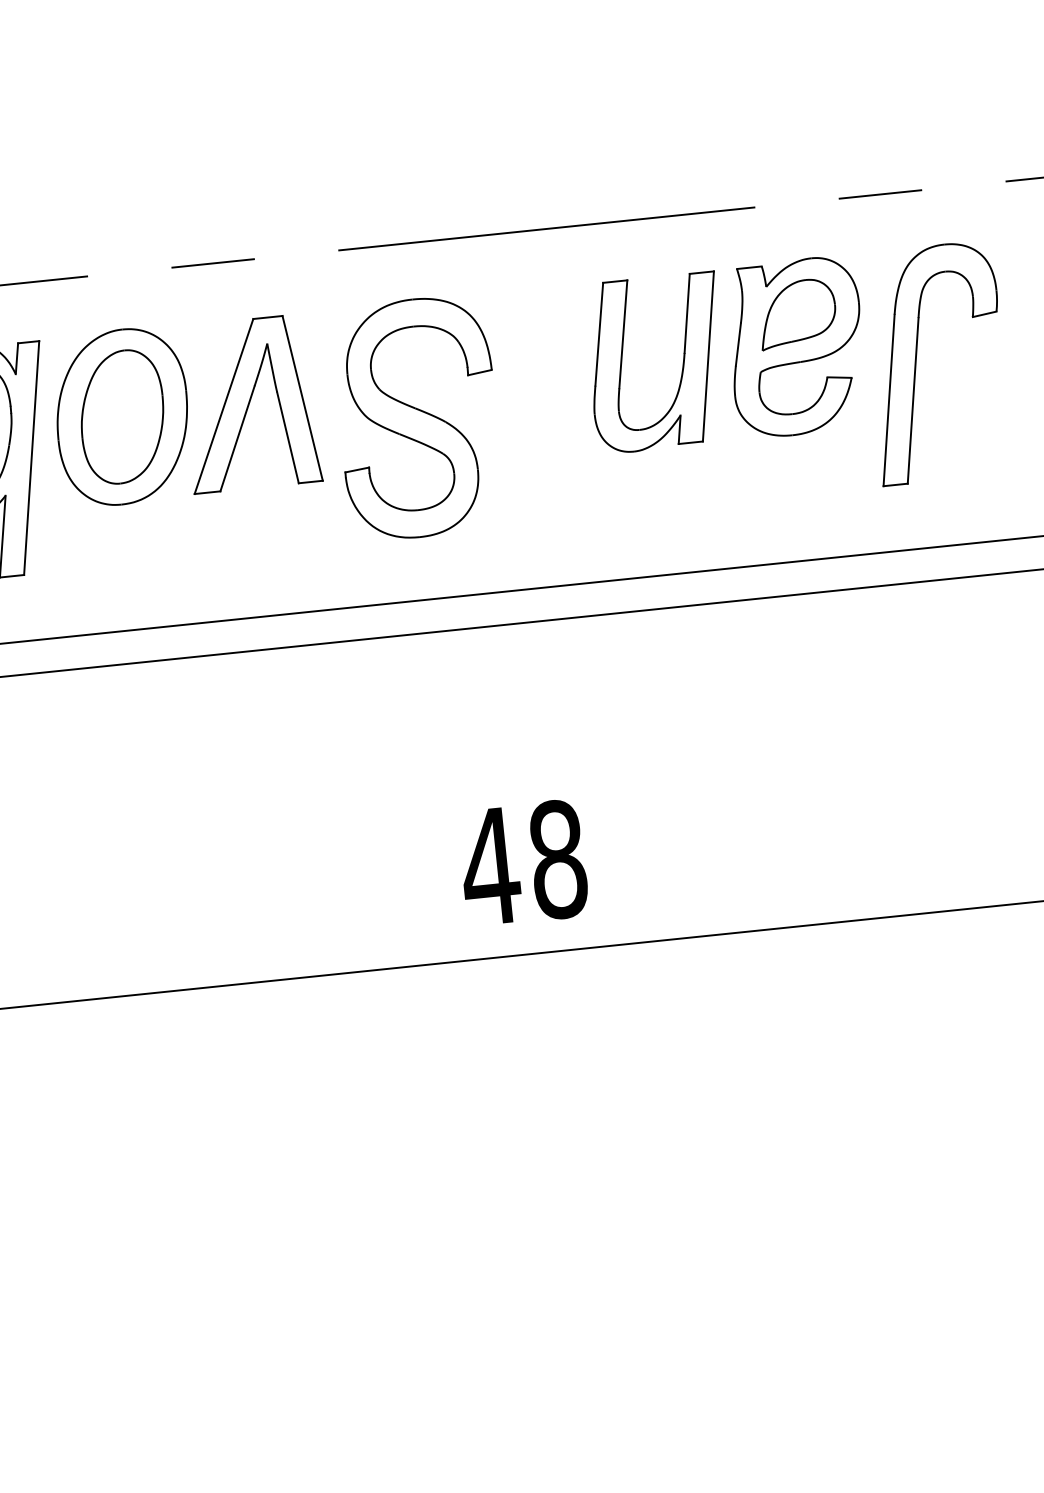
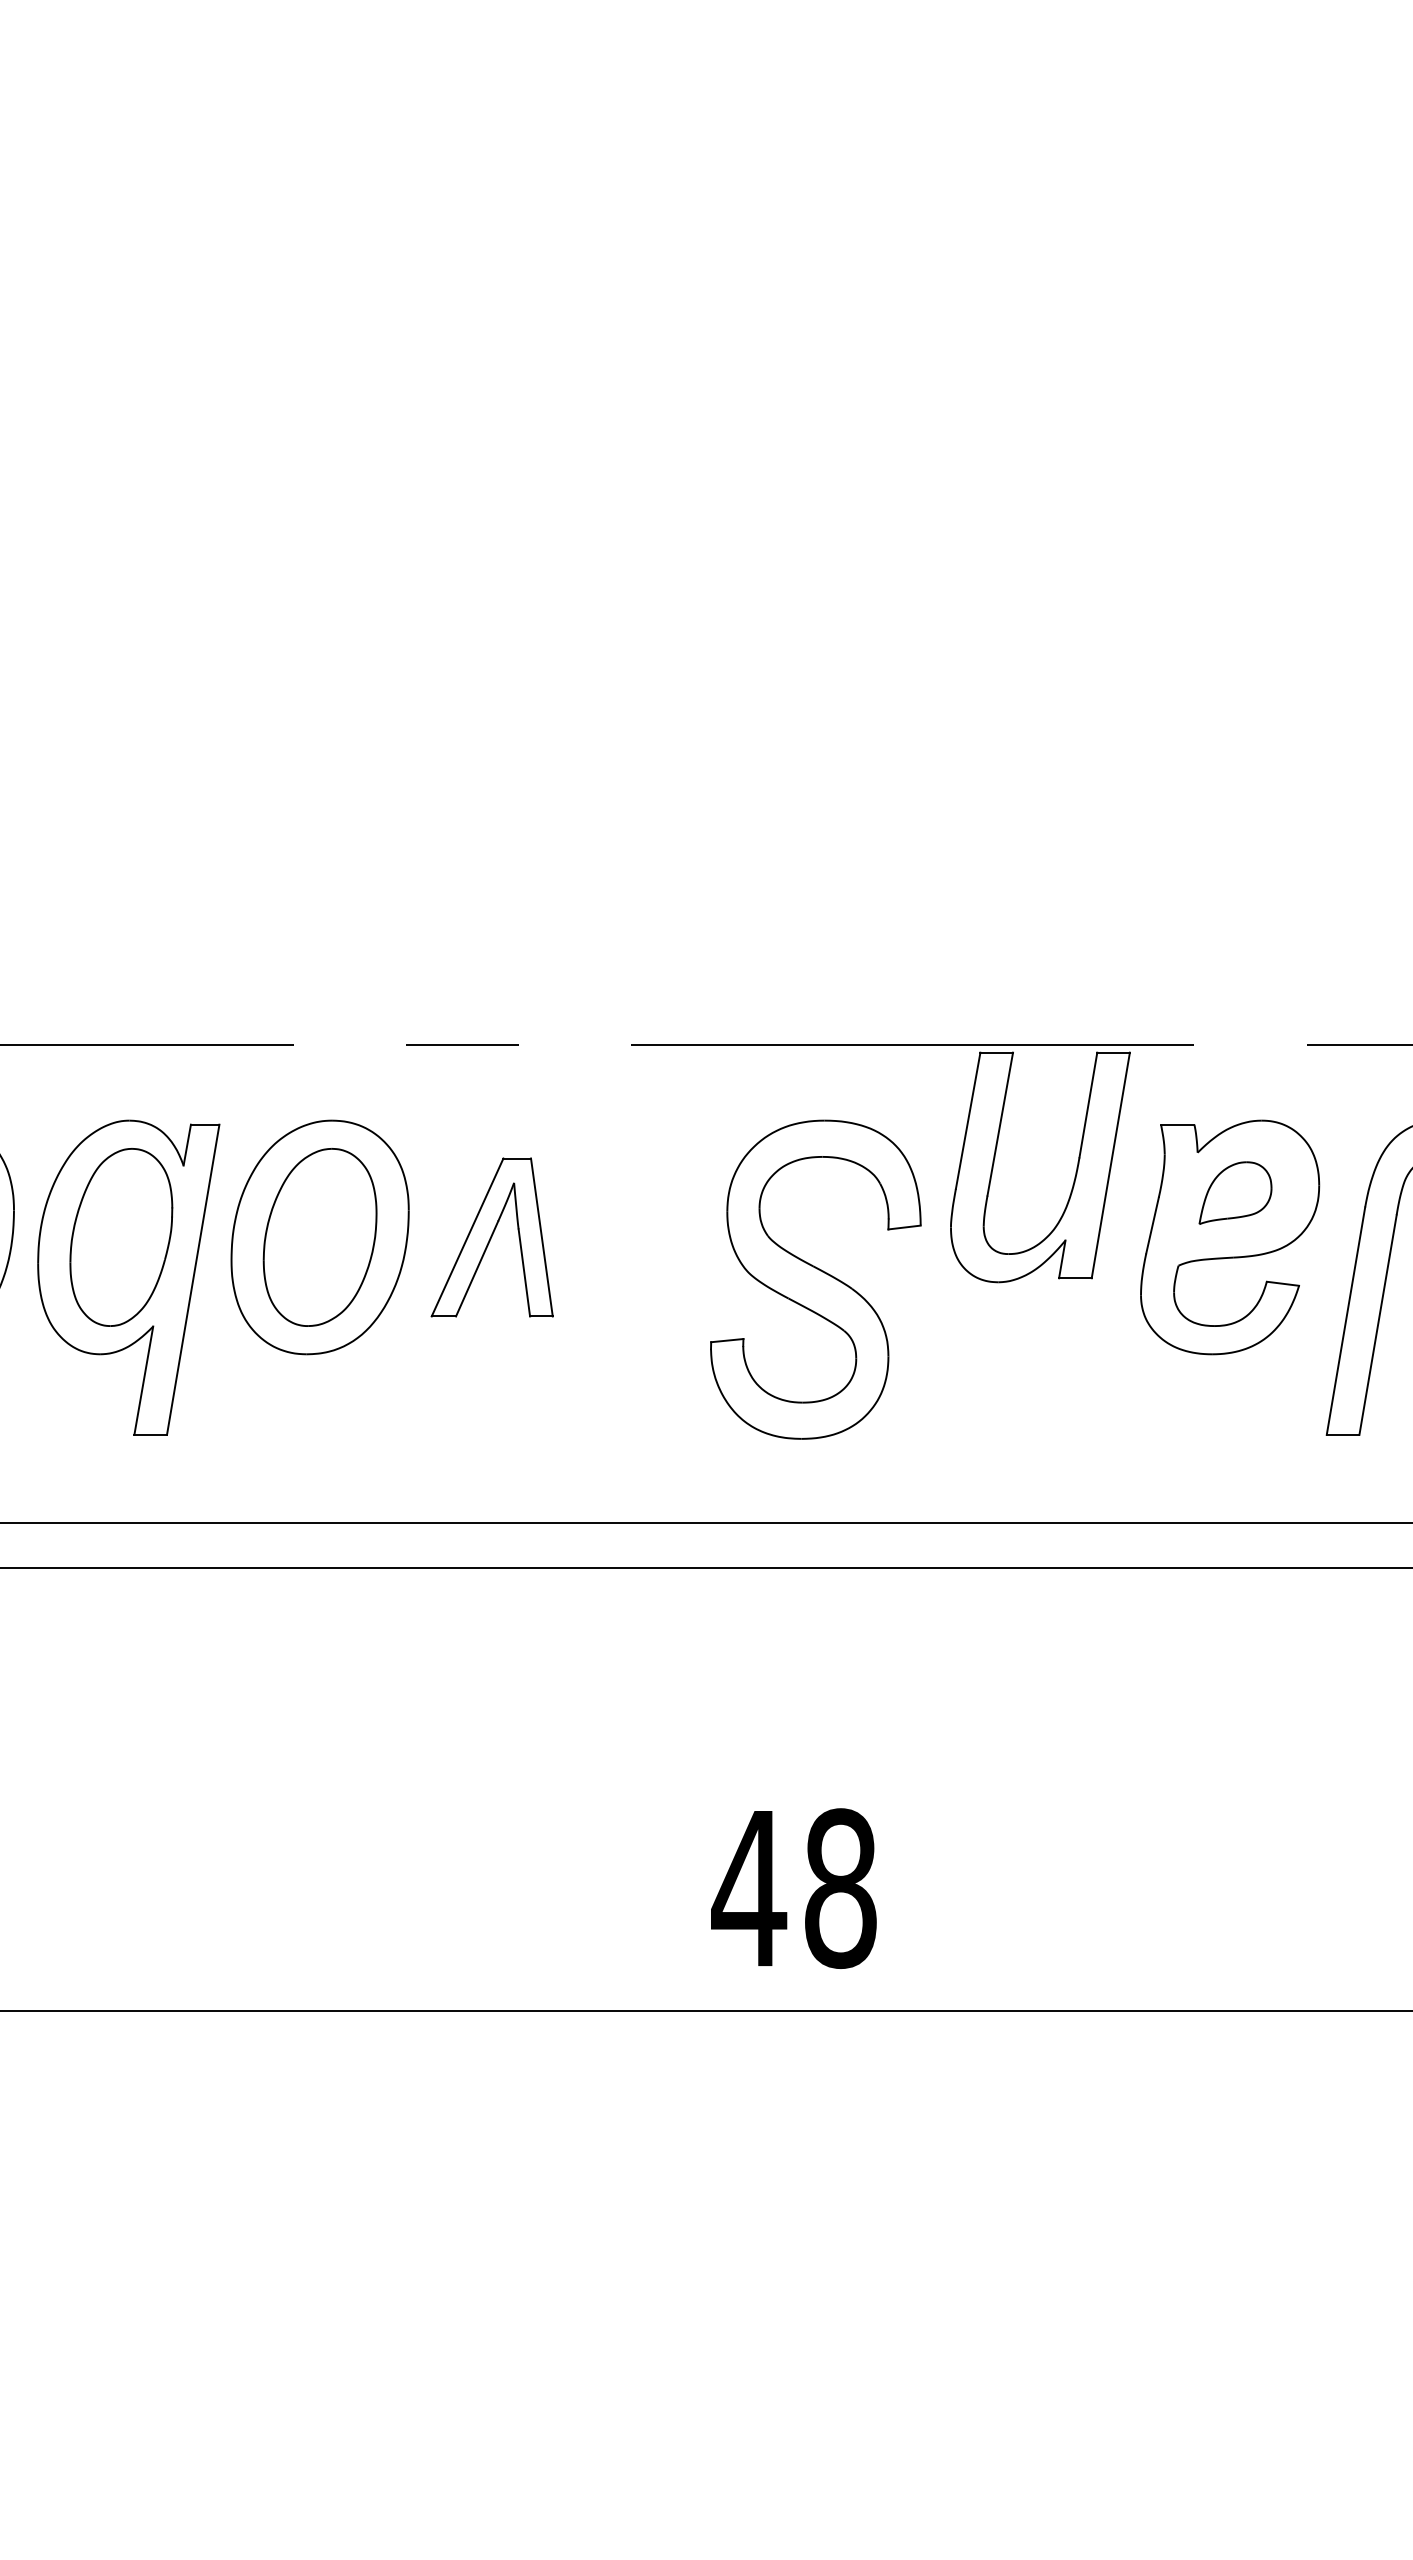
part: (797, 314) -> (1235, 1193), size x0.7
part: (682, 367) -> (1074, 1176), moved
part: (249, 403) -> (491, 1237), size x0.7
part: (417, 417) -> (815, 1279), moved

